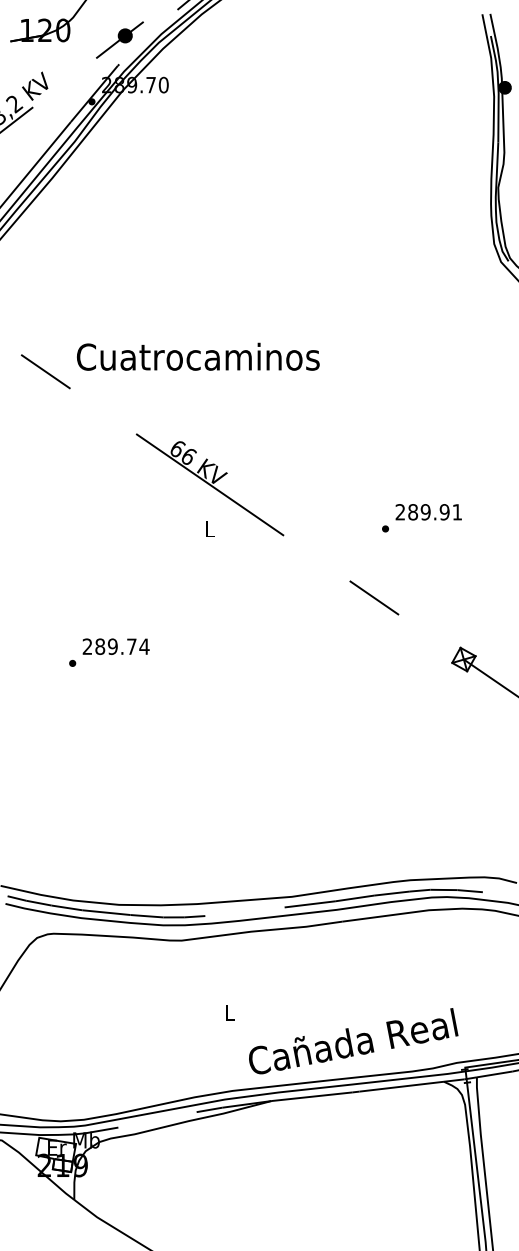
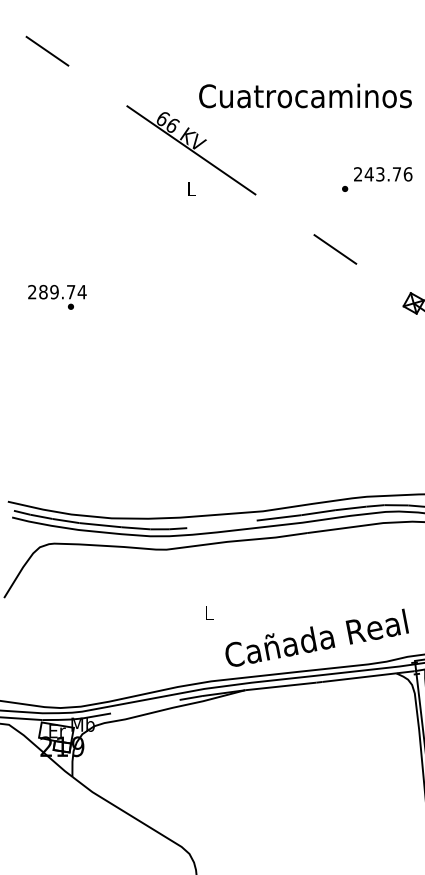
text: (198, 356) -> (305, 95), moved
text: (434, 512) -> (388, 174), 289.91 -> 243.76
text: (115, 646) -> (56, 291), moved

